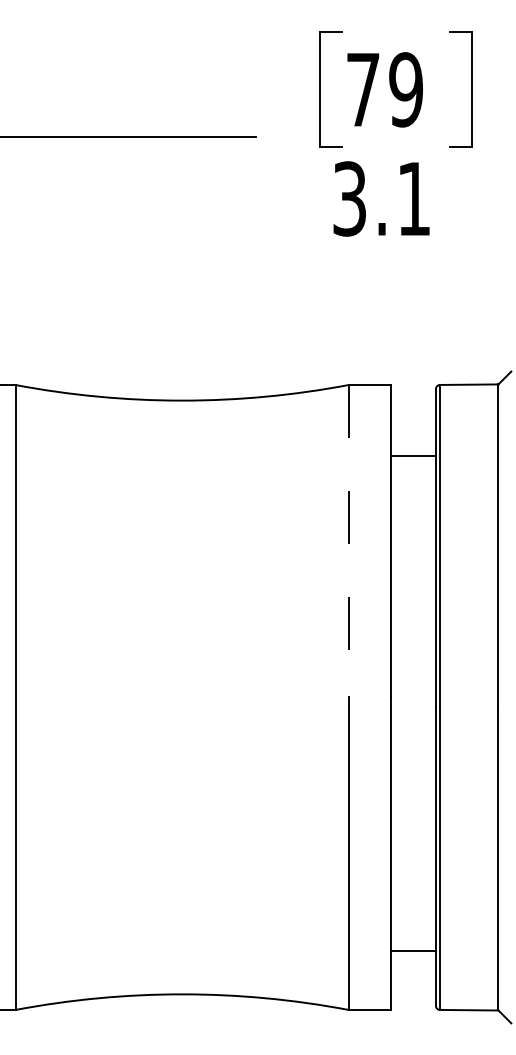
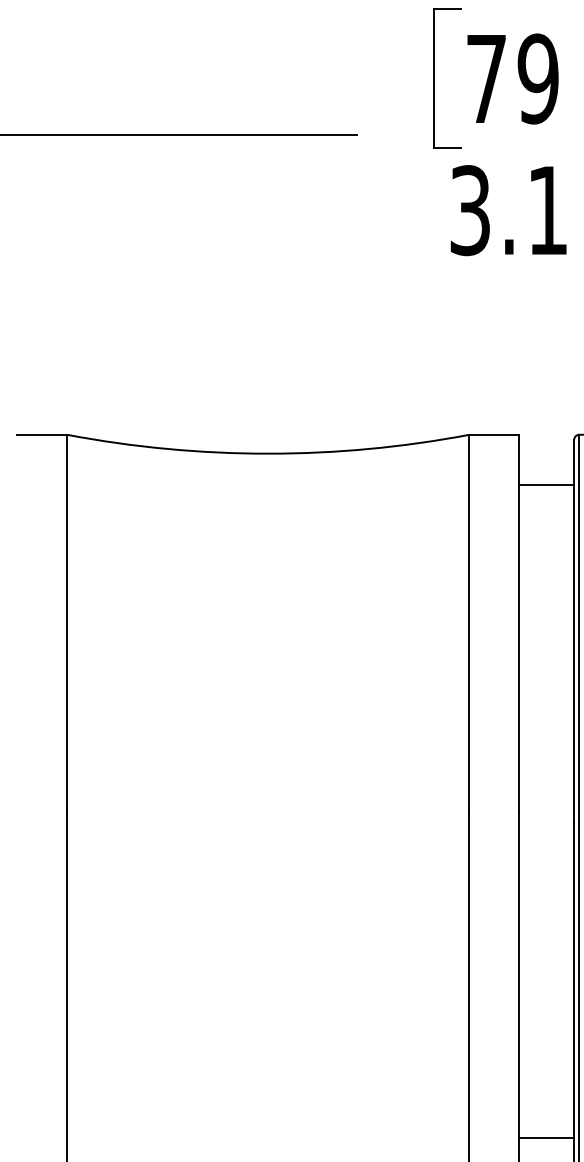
line: (412, 455) -> (545, 484), moved
line: (348, 541) -> (468, 623), dashed -> solid
line: (412, 951) -> (545, 1138), moved

